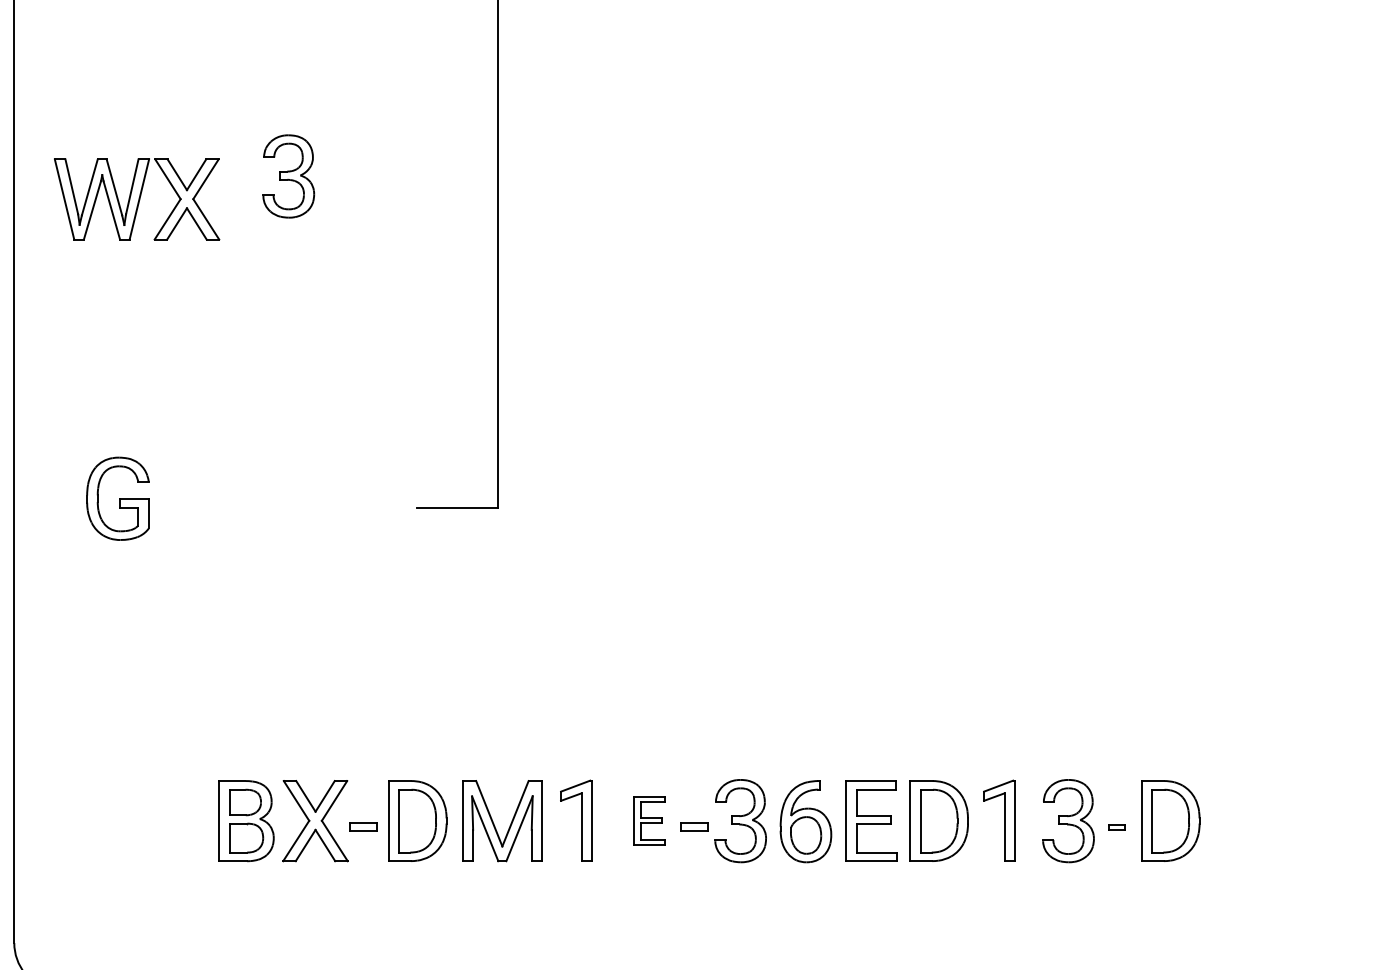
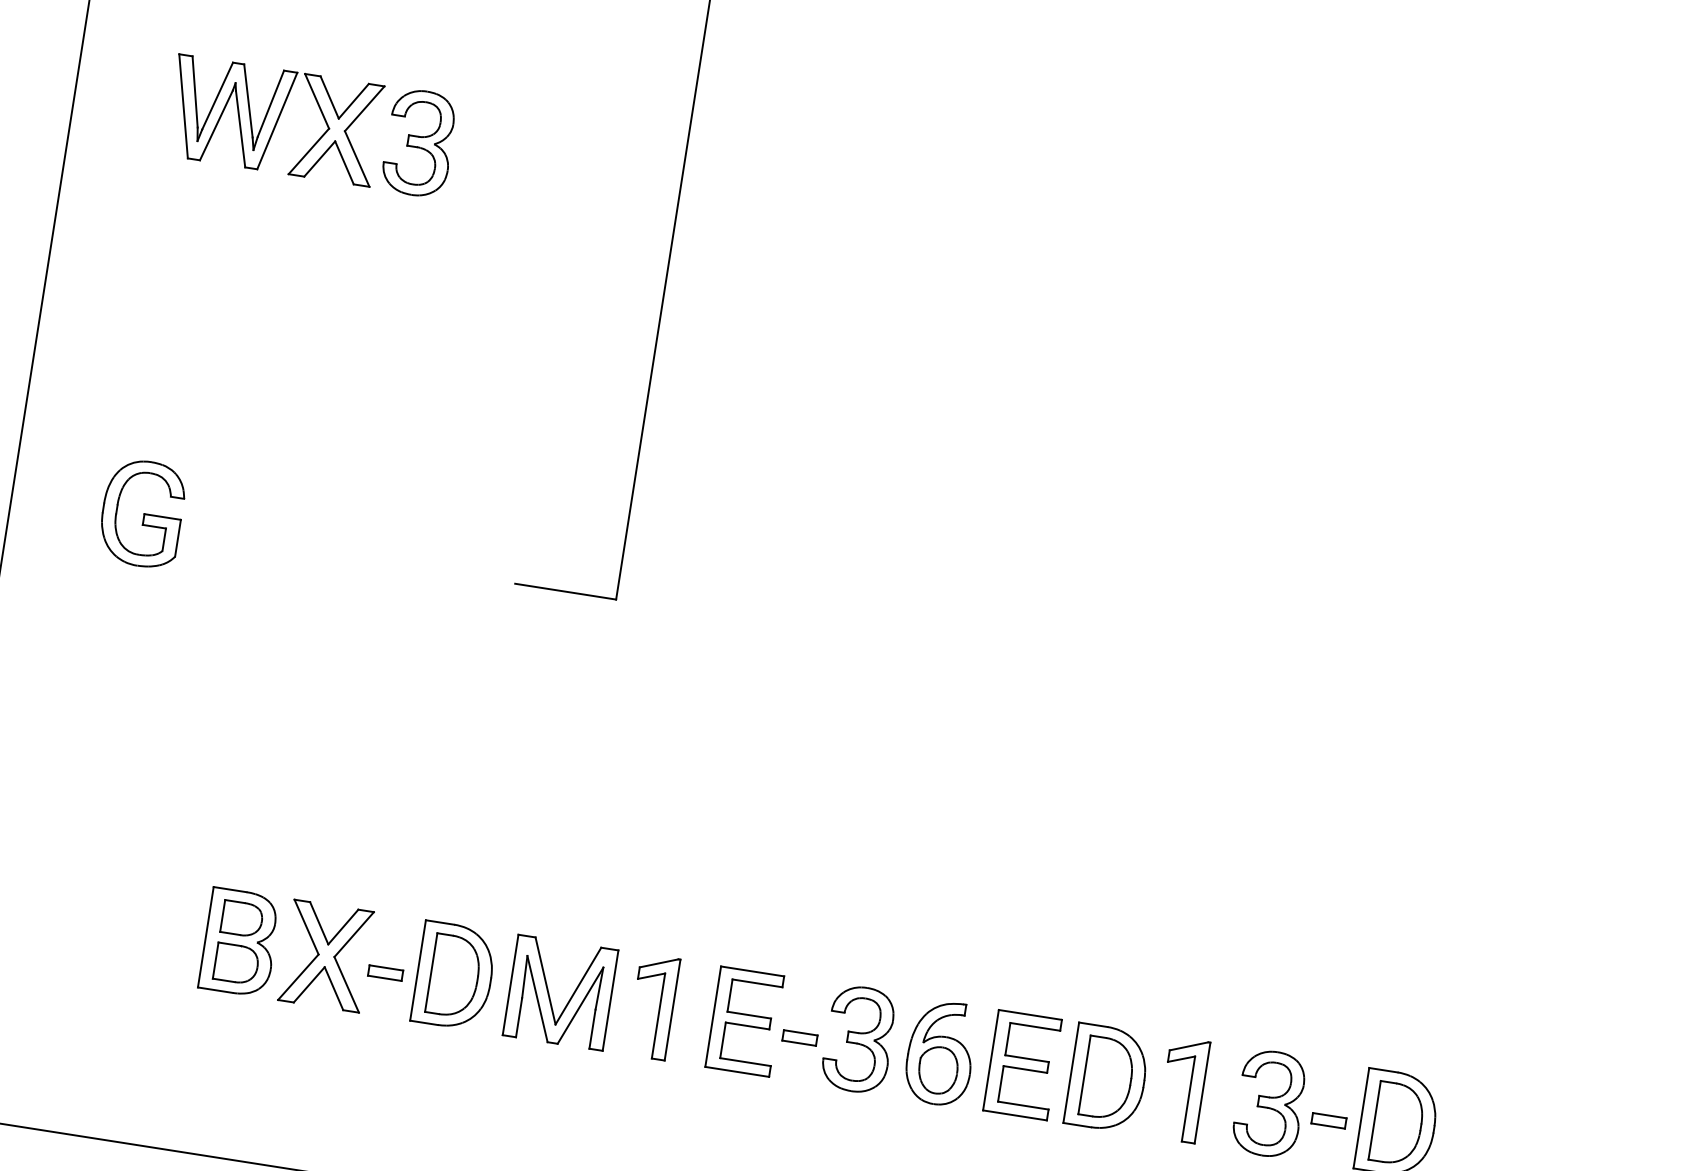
part: (137, 199) -> (274, 120), moved
part: (649, 820) -> (744, 1020), size x1.67
part: (1116, 826) -> (1328, 1120), size x1.67

